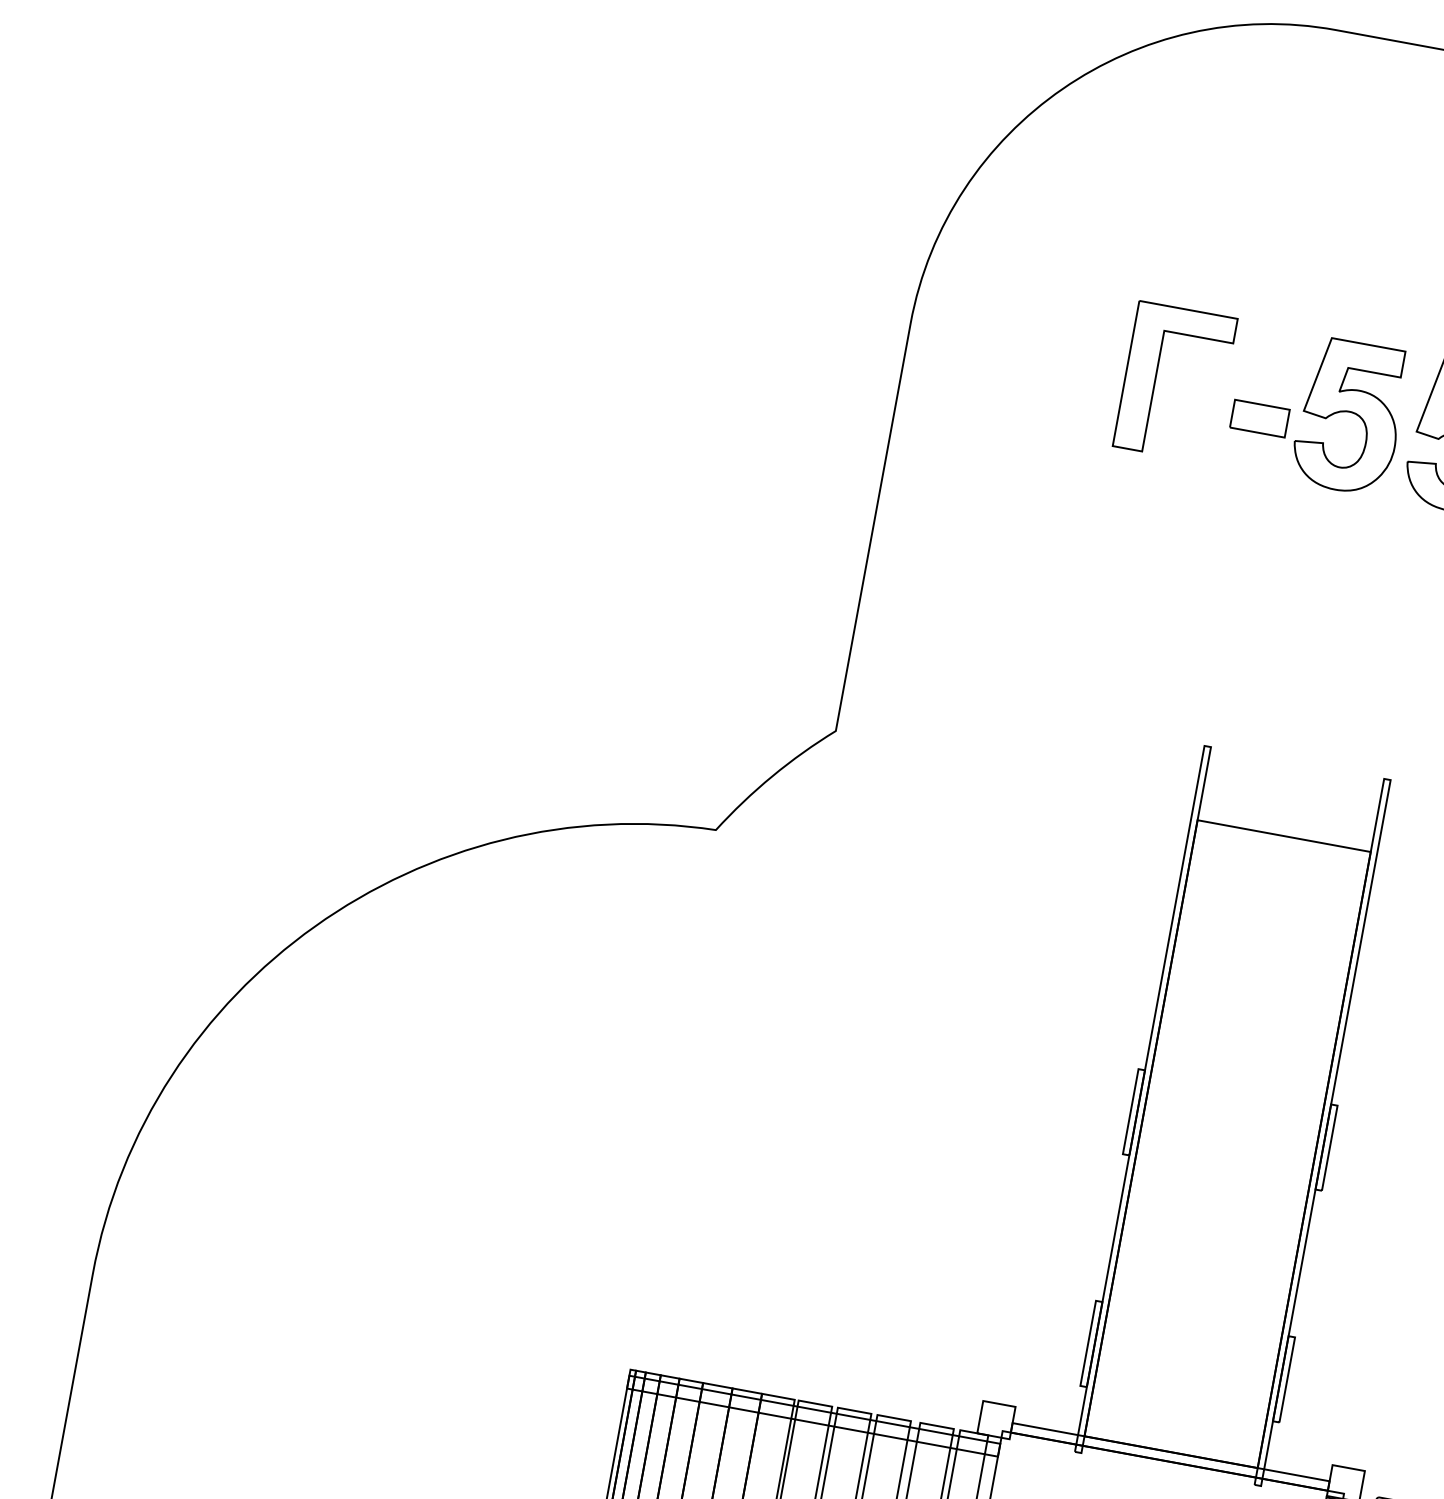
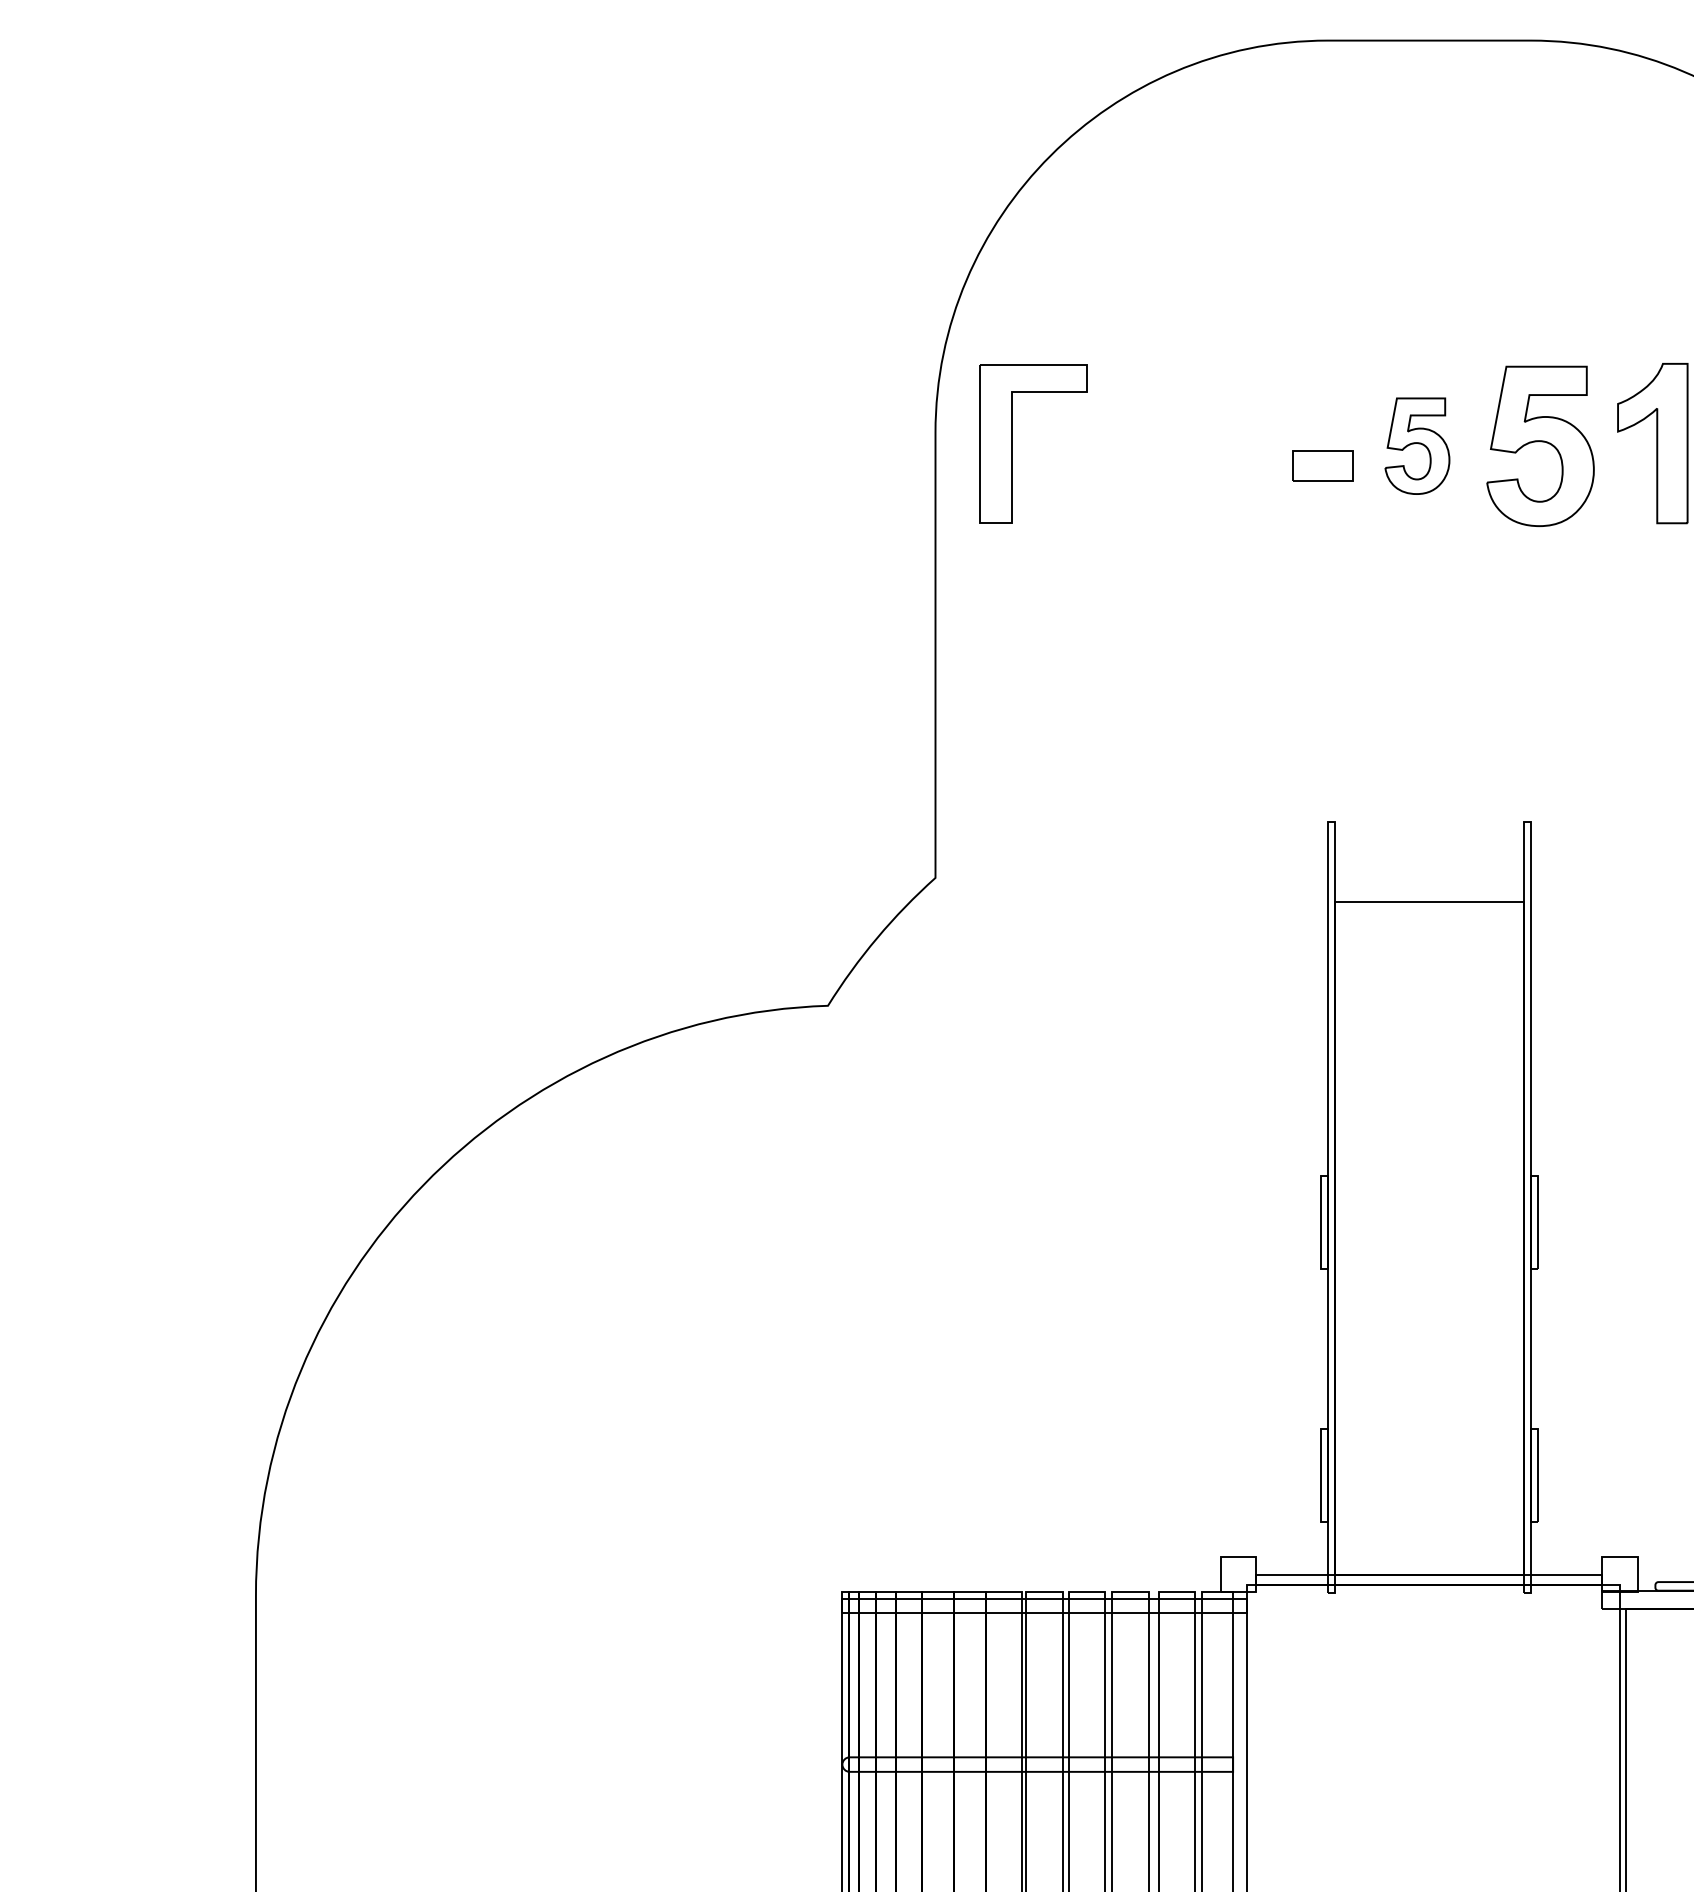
part: (1156, 378) -> (1012, 443), moved
part: (1350, 416) -> (1417, 445), size x0.6

